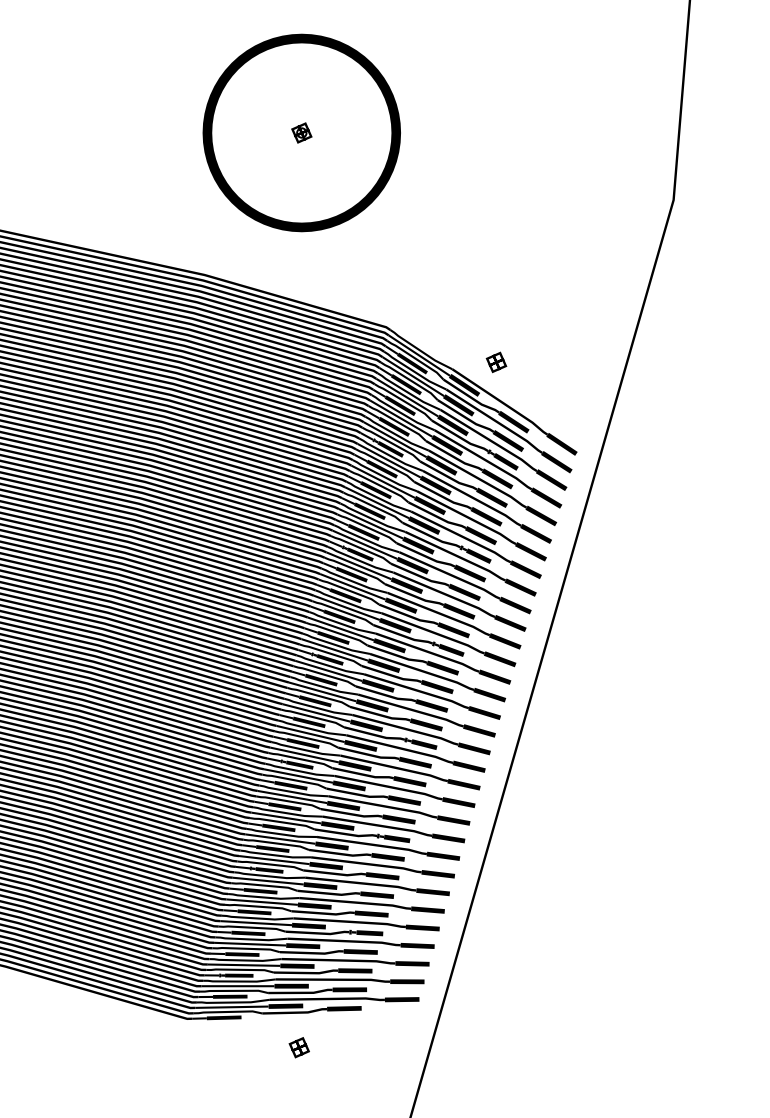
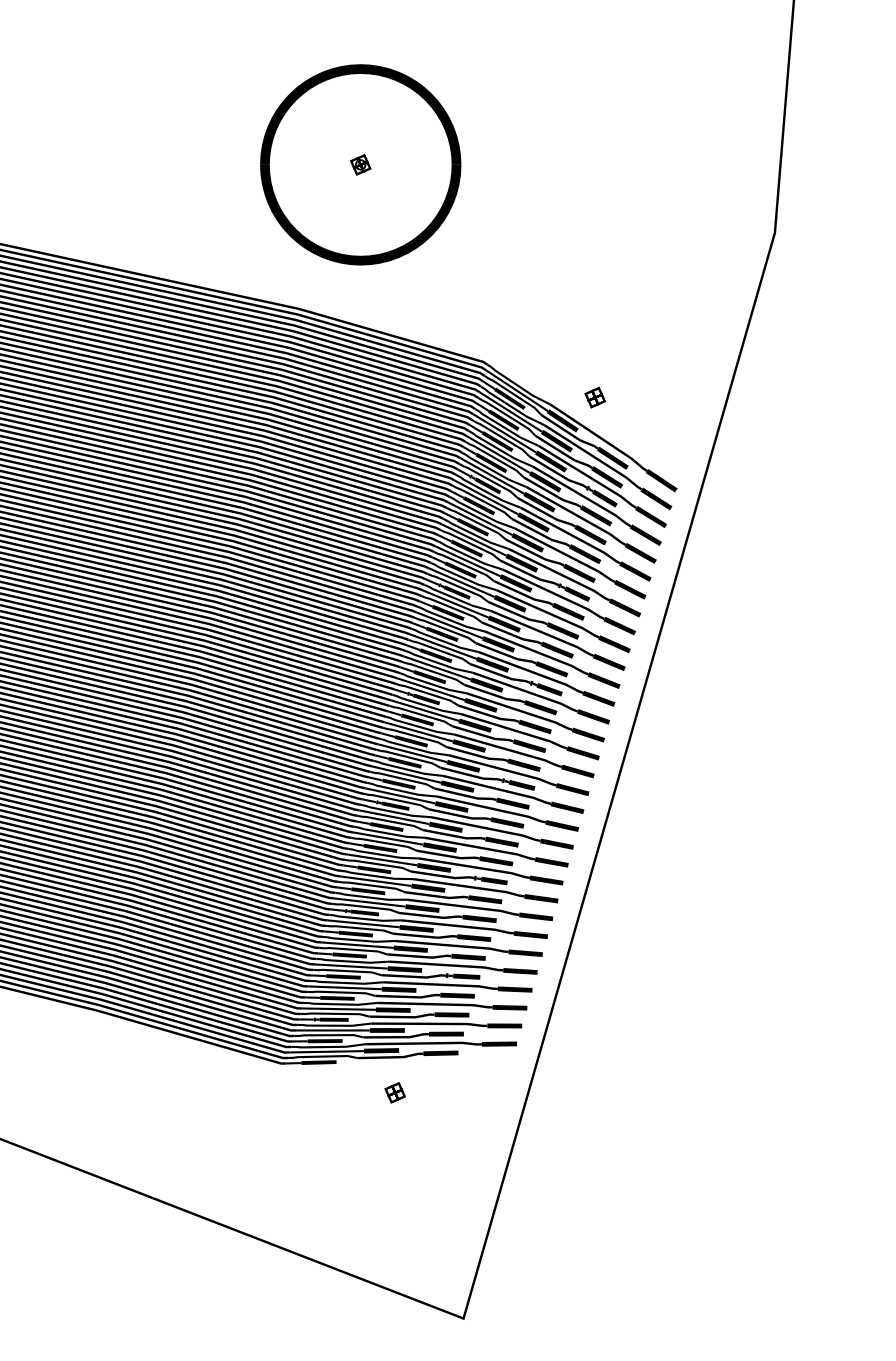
part: (301, 132) -> (360, 164), moved

